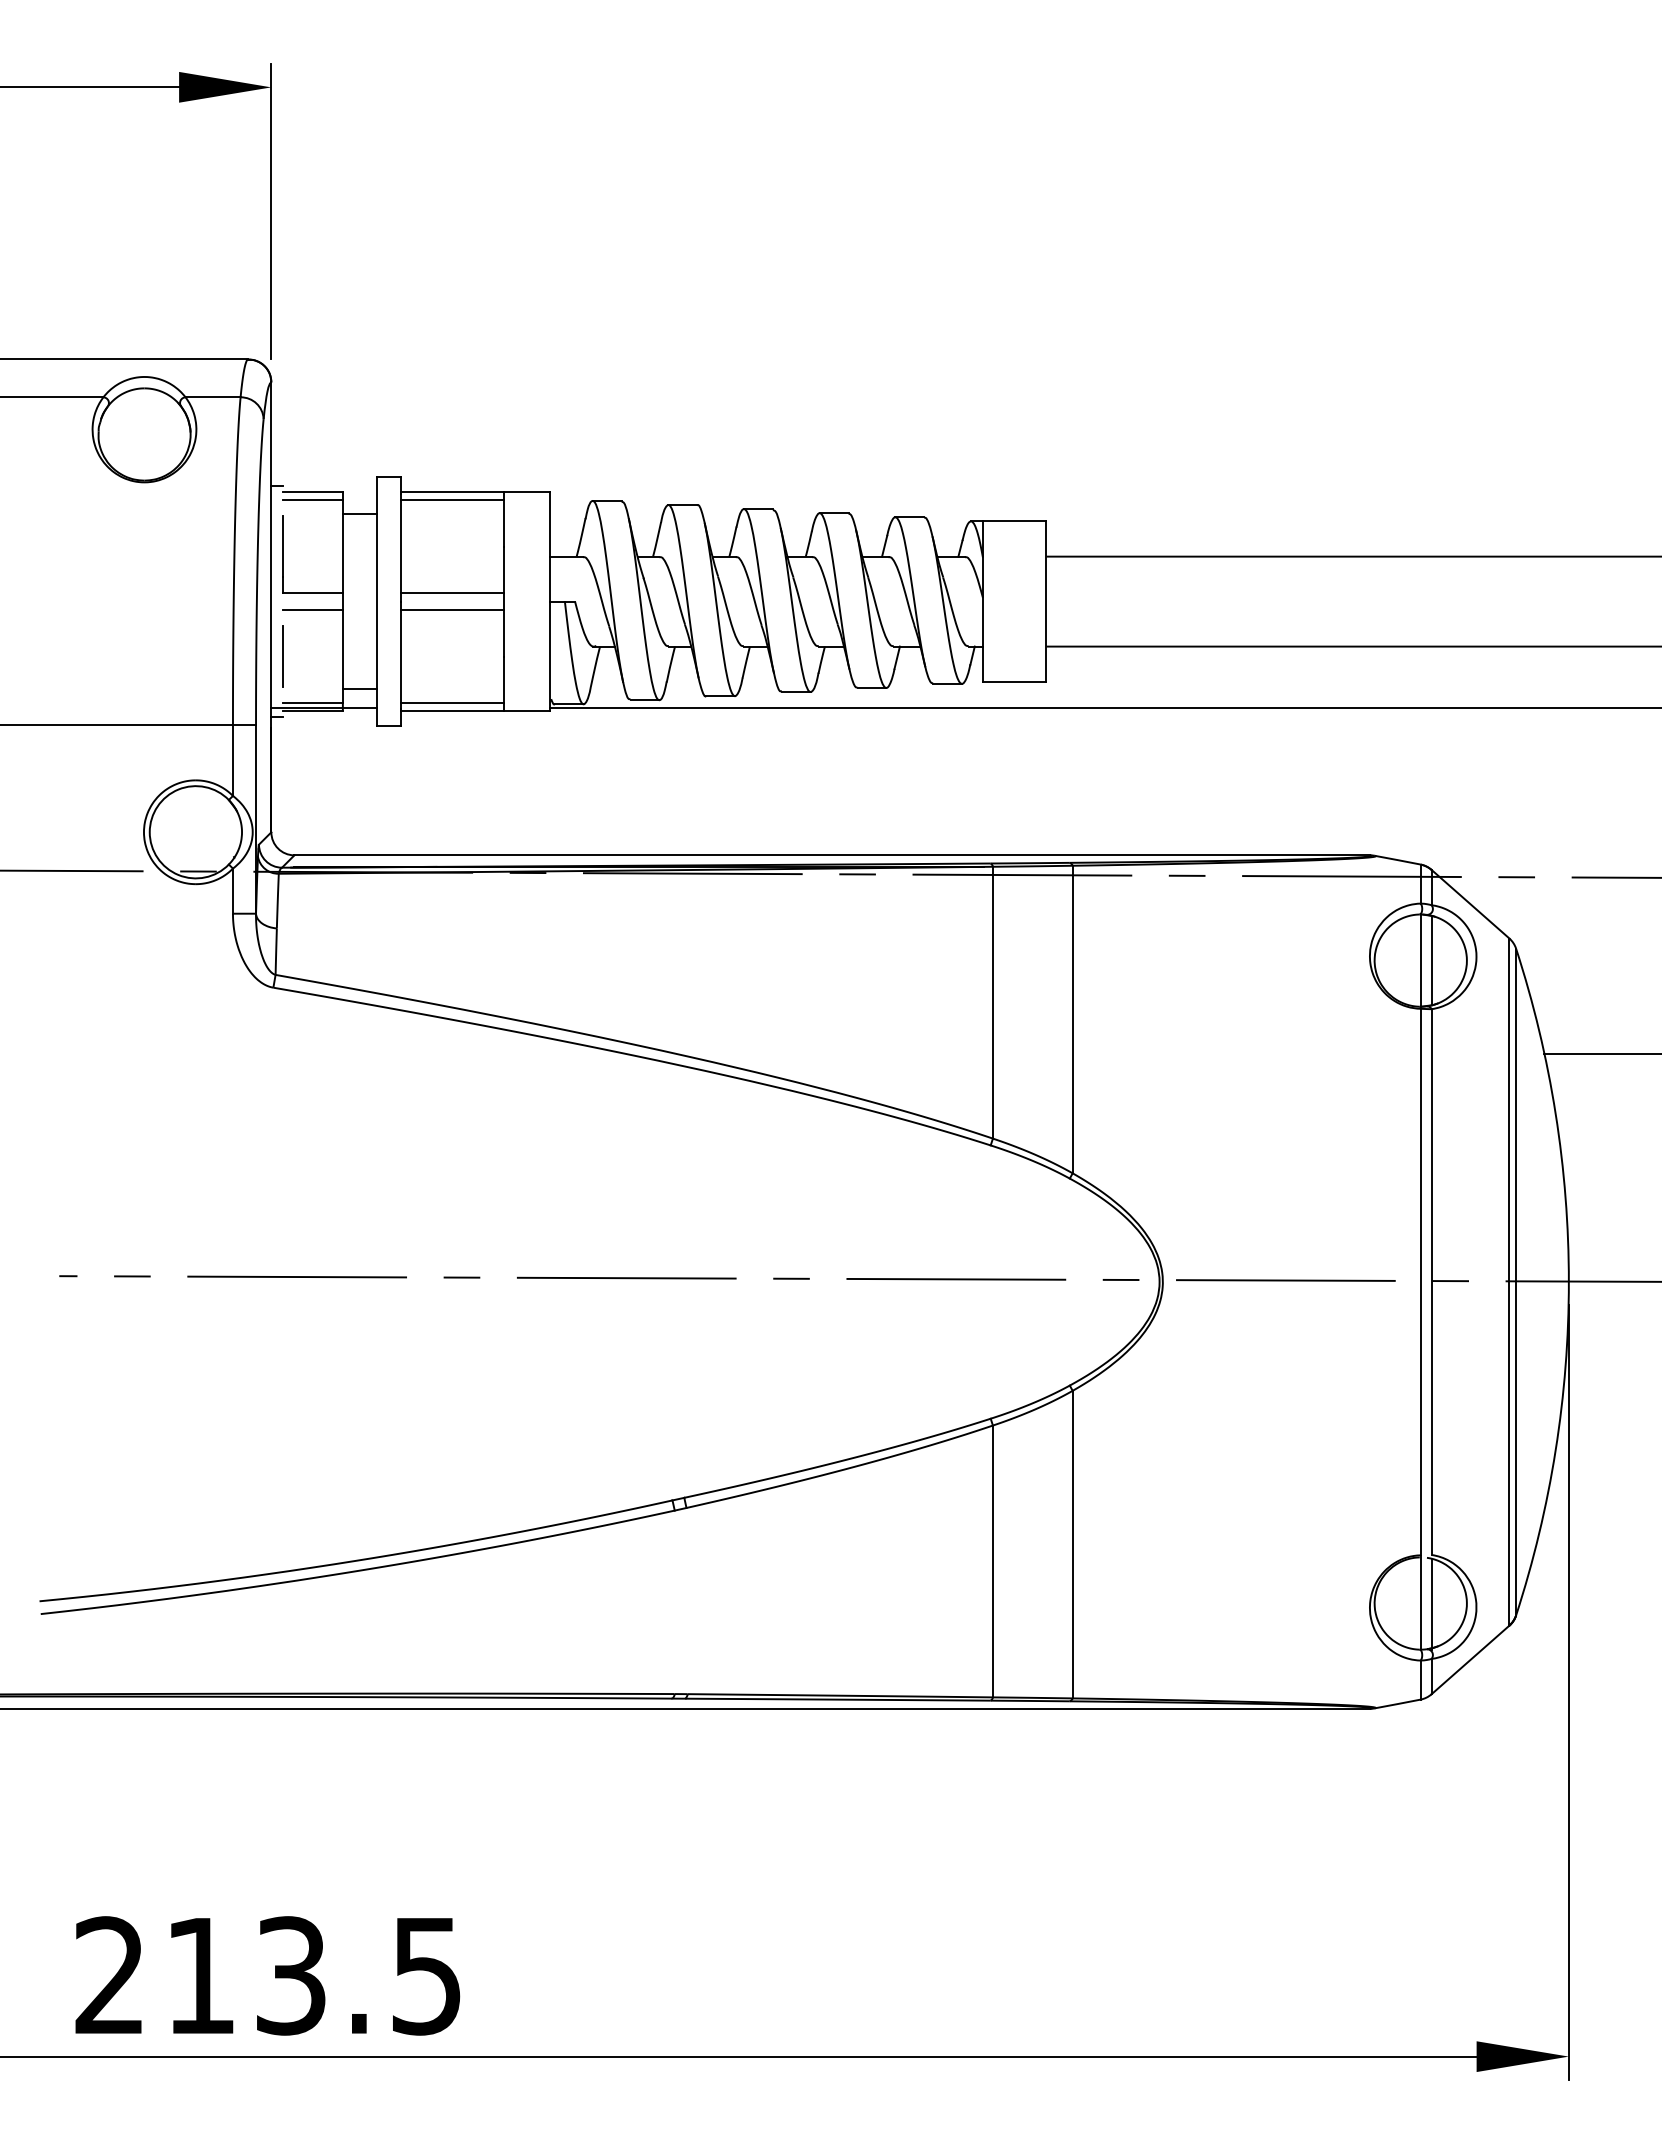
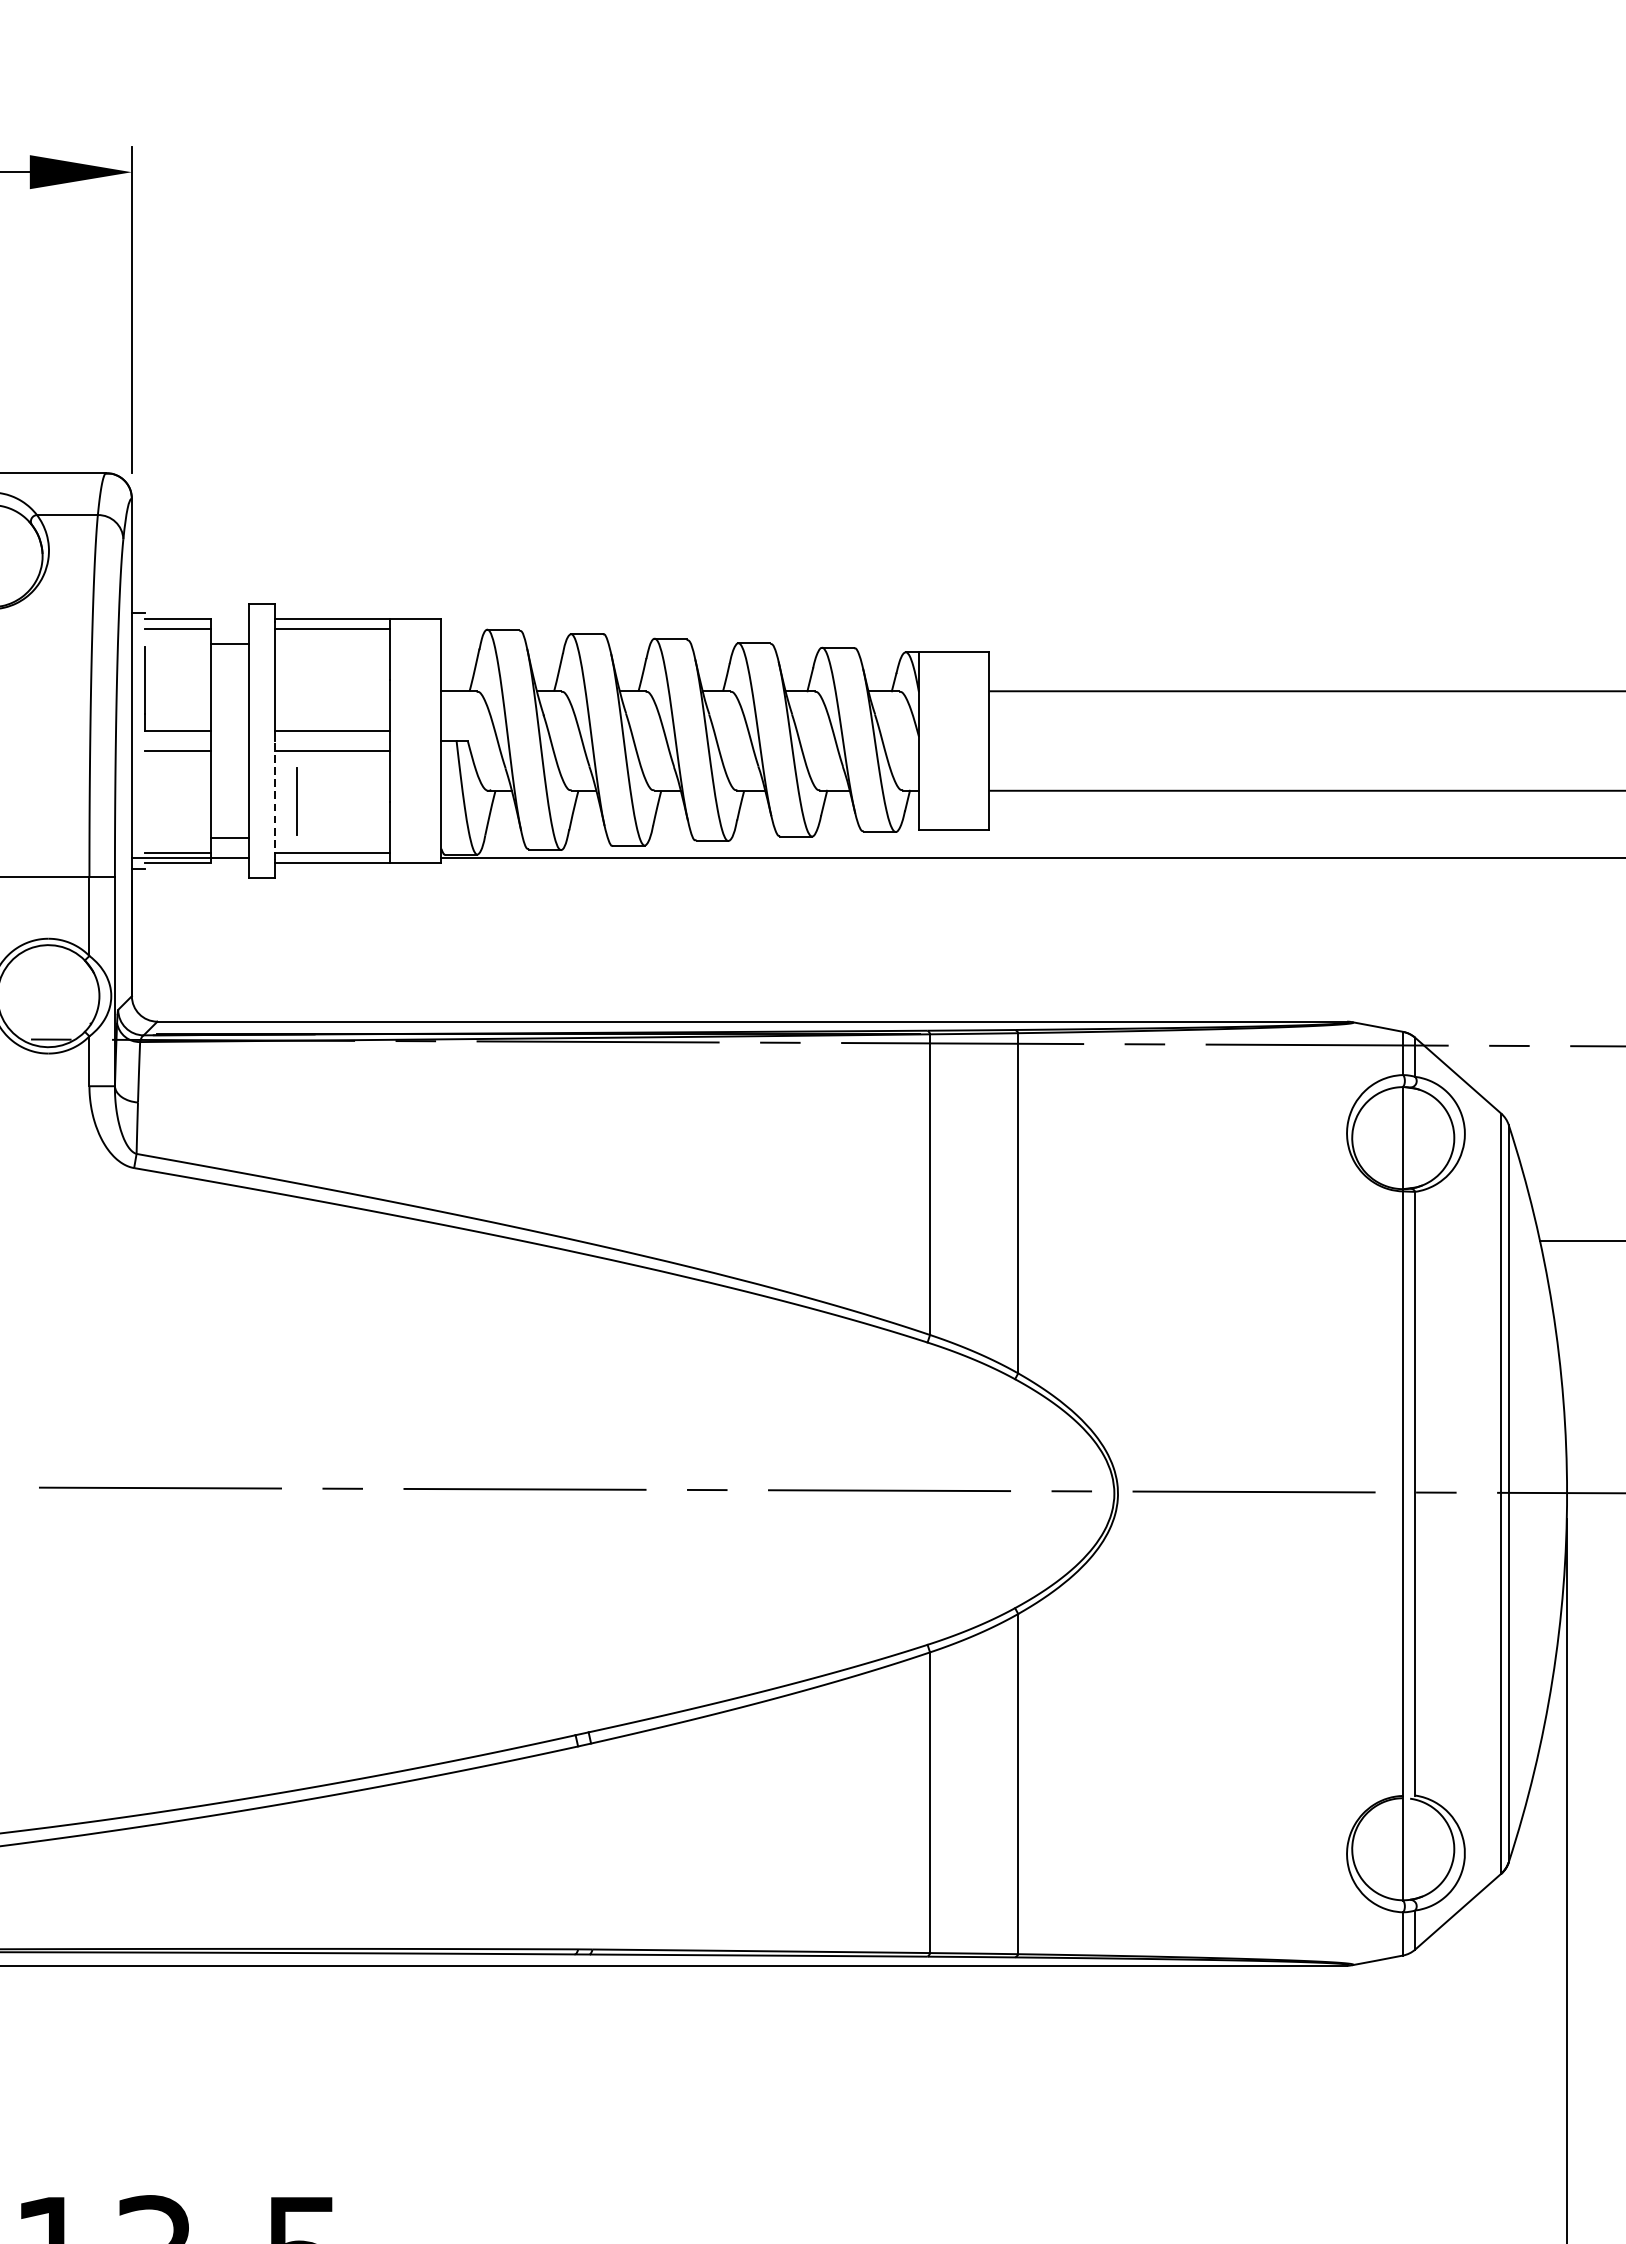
line: (400, 655) -> (274, 800), solid -> dashed
line: (282, 656) -> (296, 801), moved
line: (1431, 959) -> (1415, 1136), removed
line: (1431, 1603) -> (1415, 1849), removed

